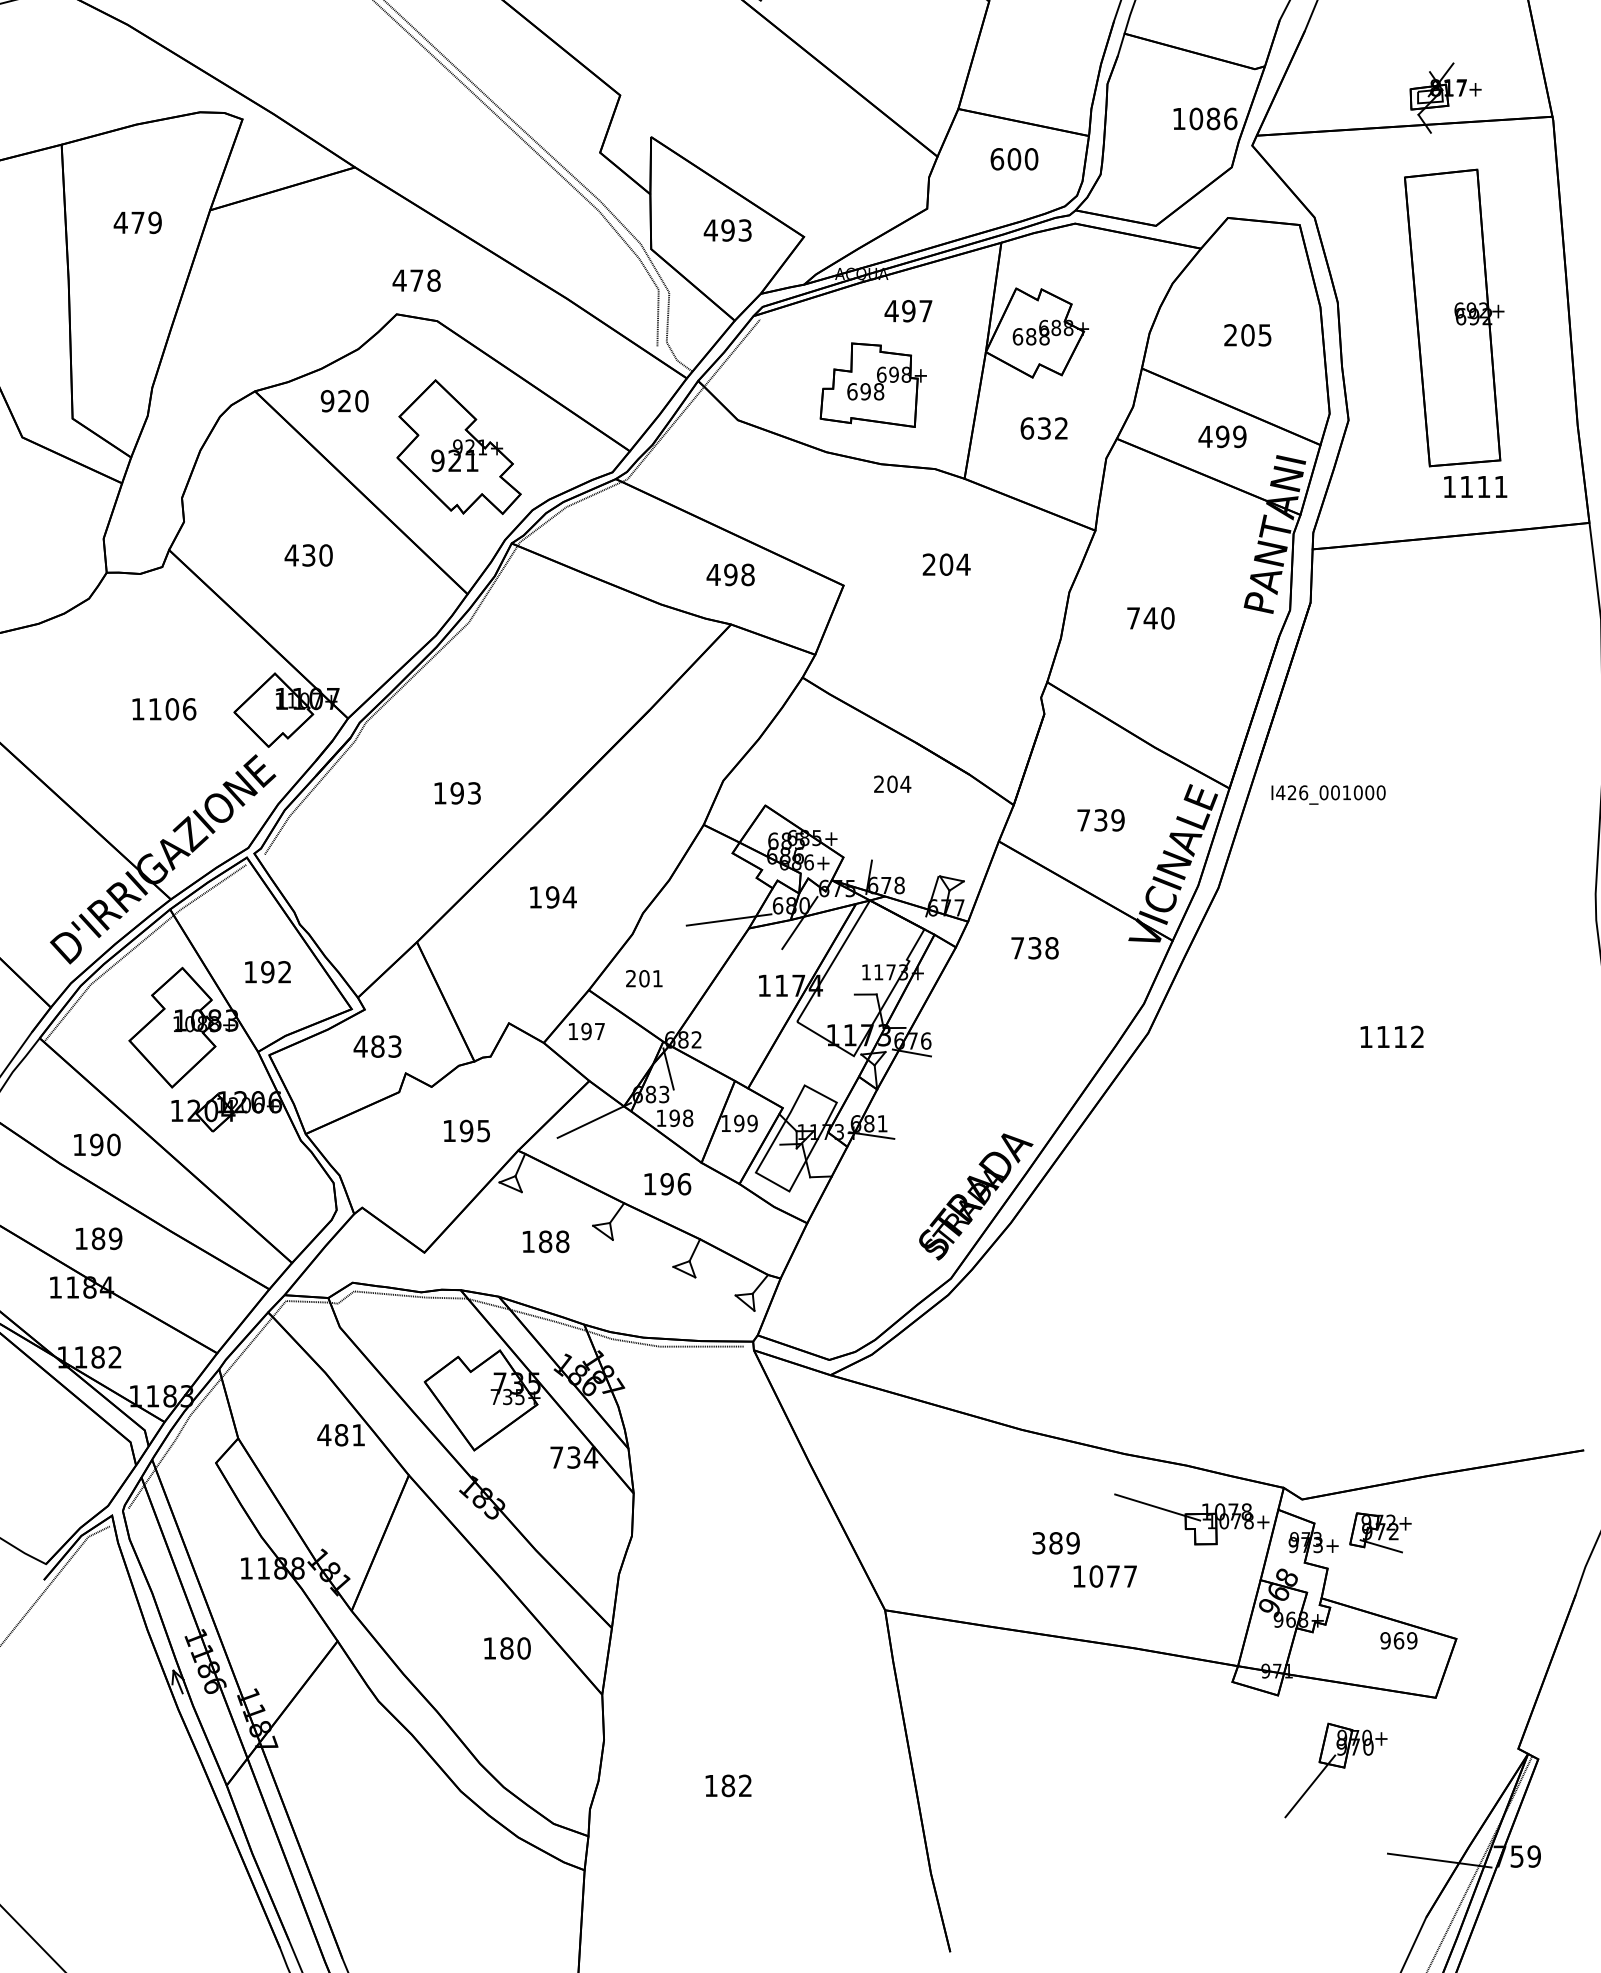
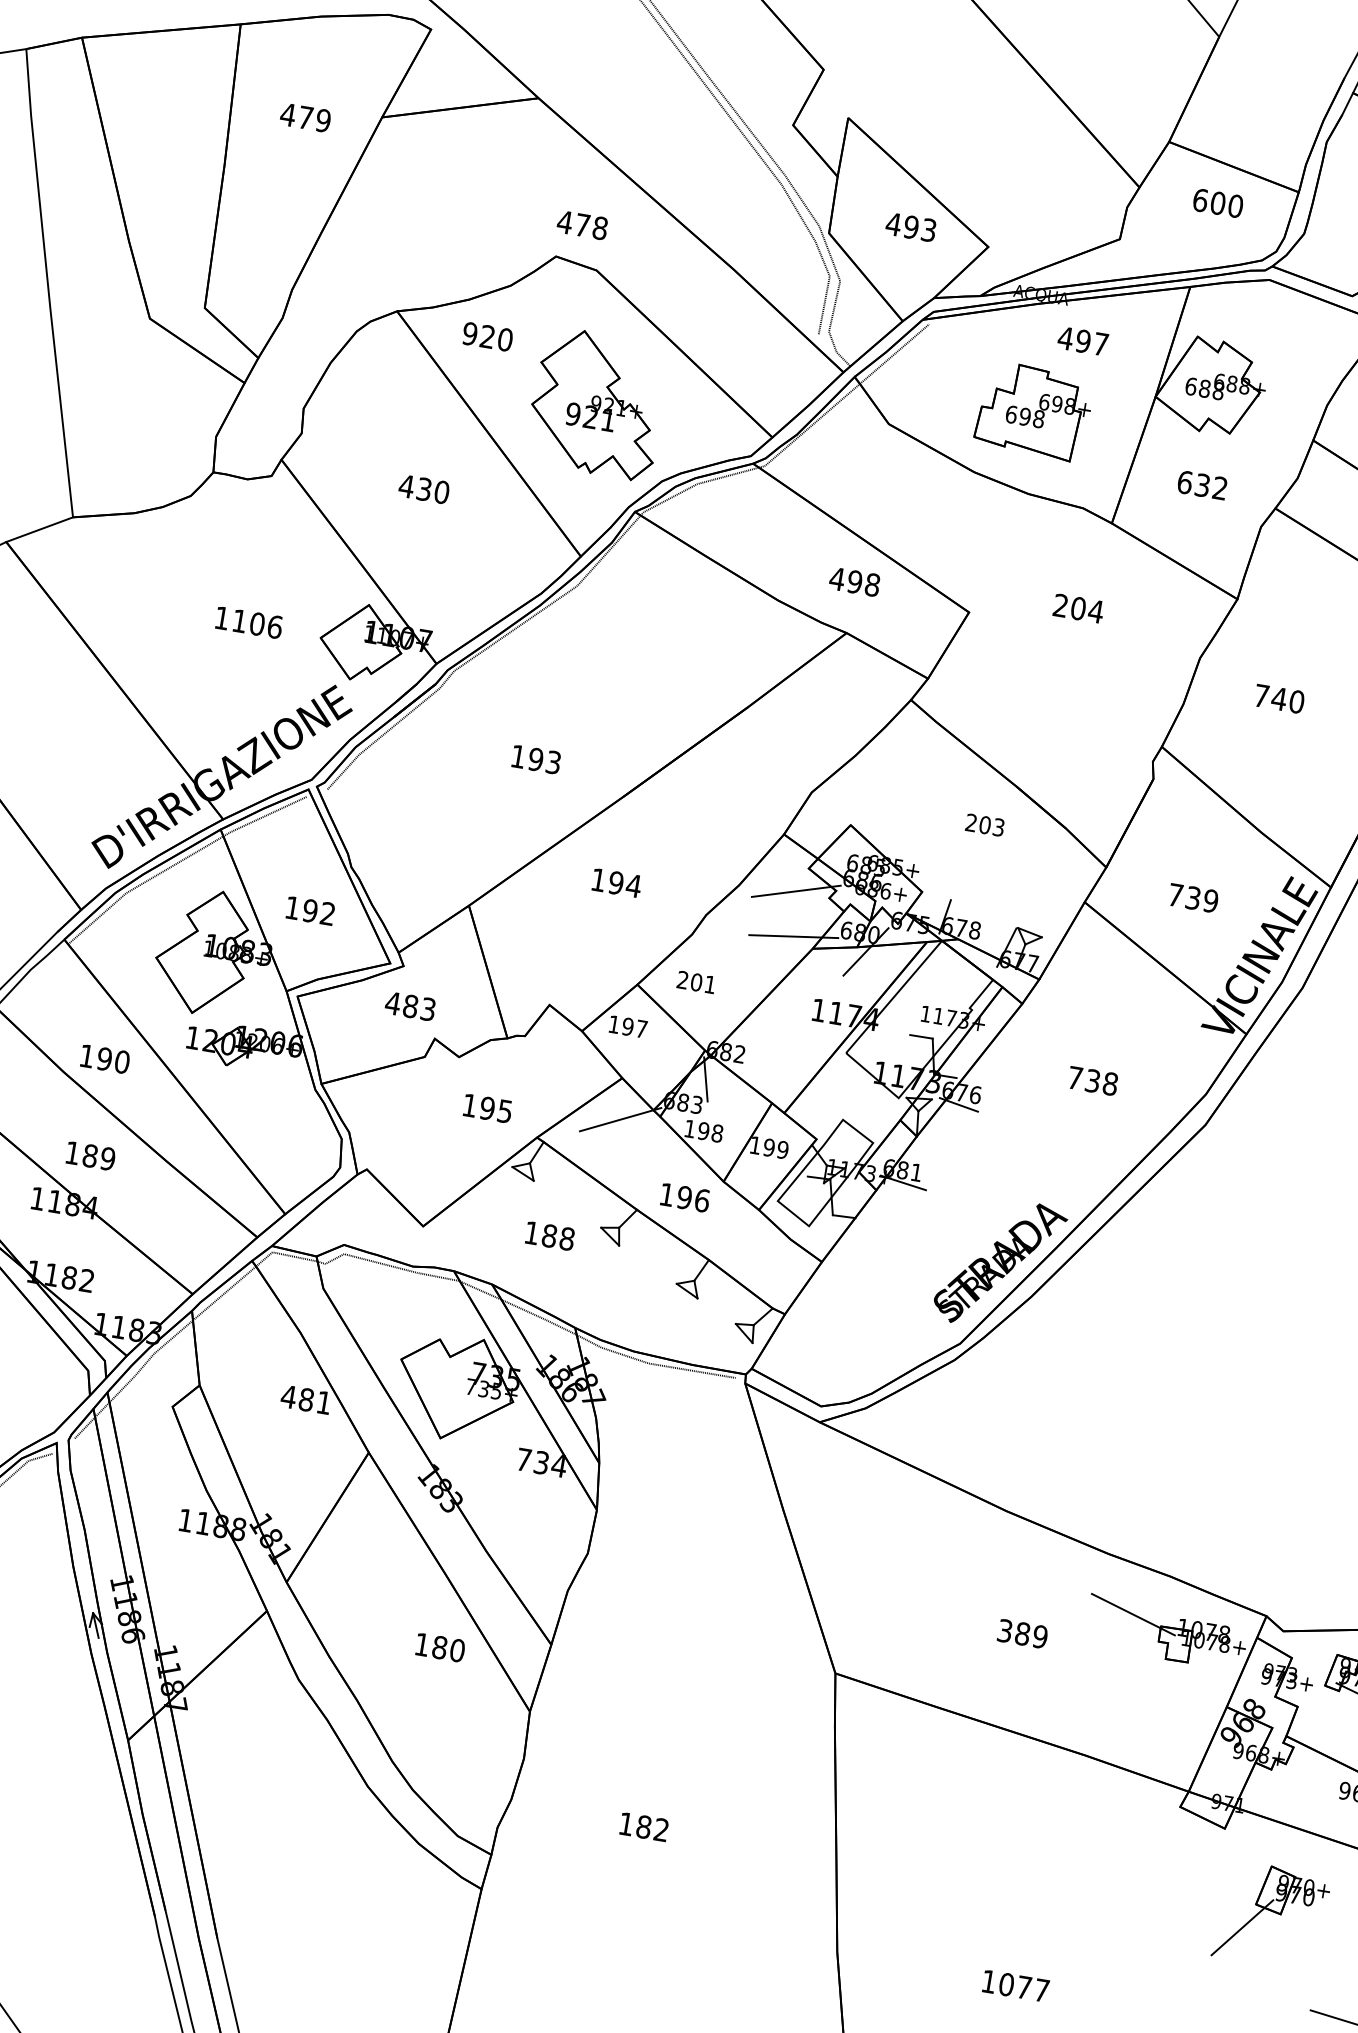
text: (905, 784) -> (998, 827), 204 -> 203
line: (724, 876) -> (796, 891), added
text: (1034, 948) -> (1092, 1081), moved
text: (1104, 1576) -> (1015, 1986), moved

